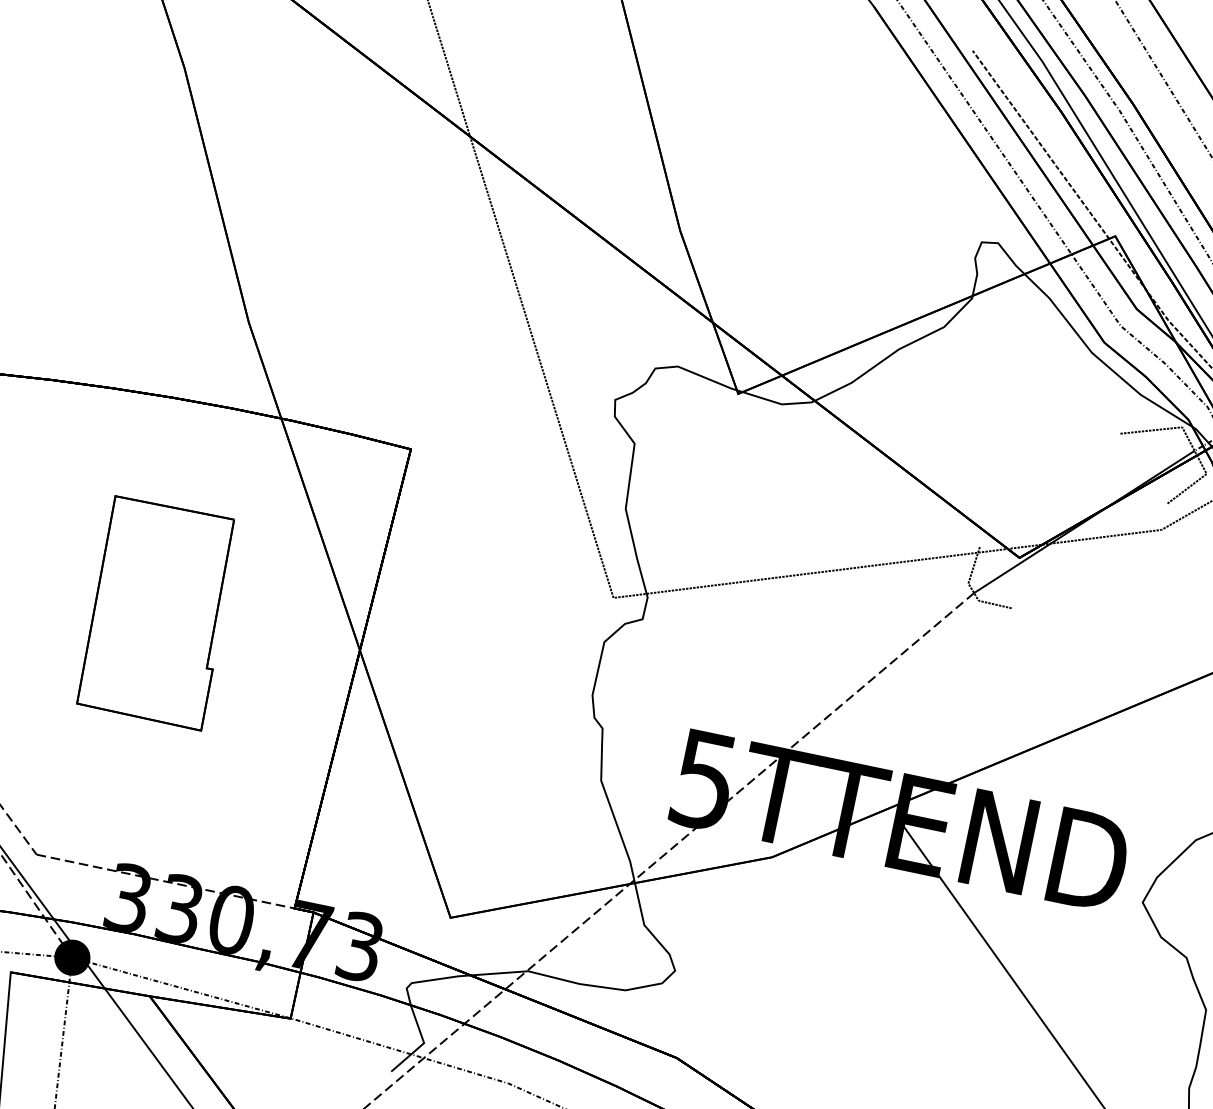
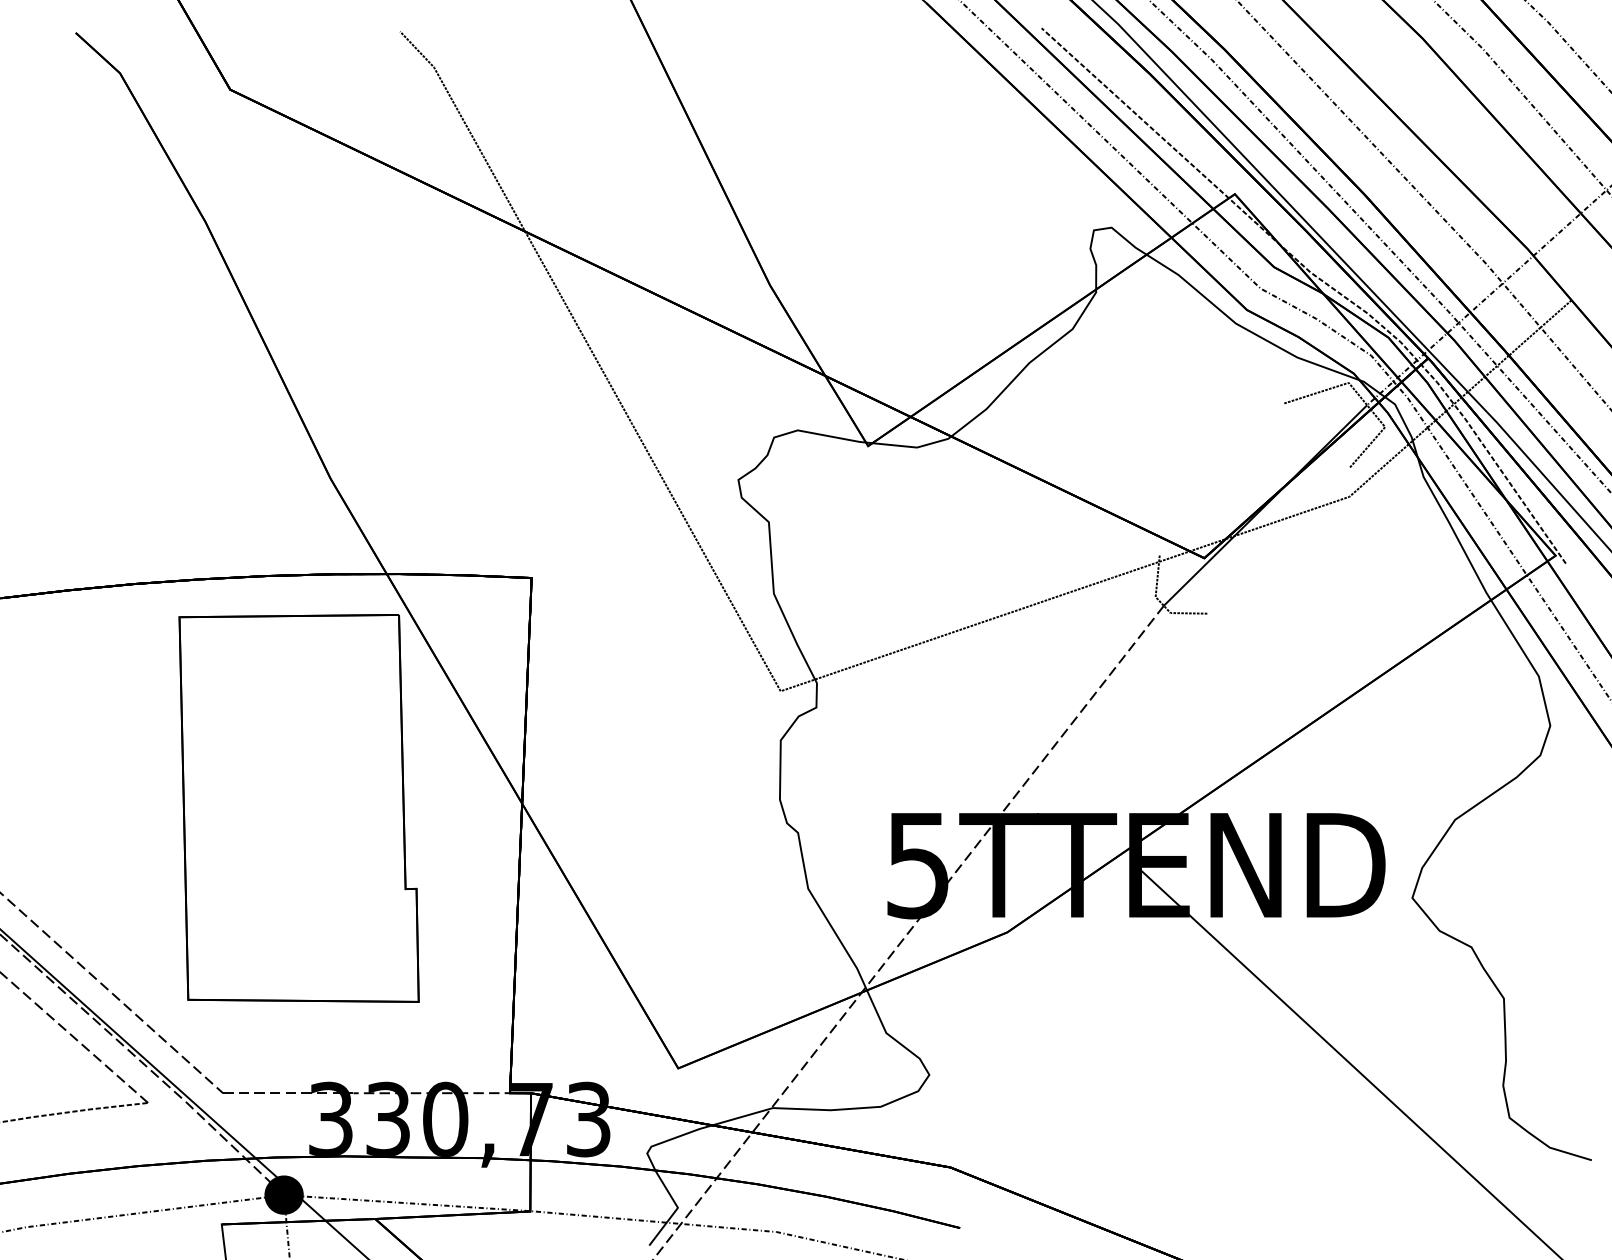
part: (157, 612) -> (298, 808), size x1.67

